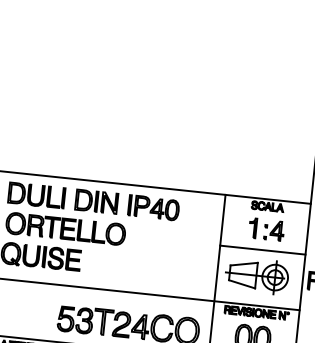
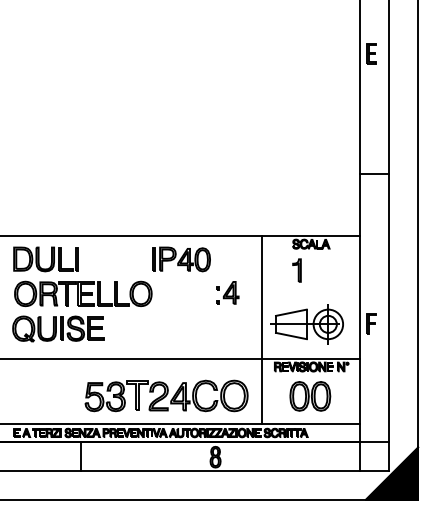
part: (96, 201) -> (115, 258), removed
part: (274, 230) -> (227, 292), moved
line: (262, 250) -> (310, 294), removed

